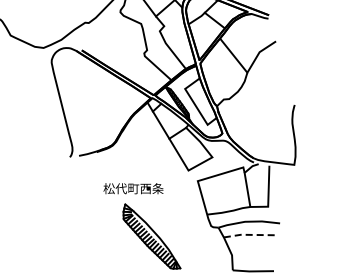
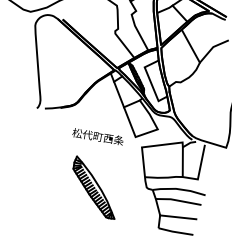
text: (133, 188) -> (98, 136), moved
line: (249, 234) -> (177, 200), dashed -> solid
line: (253, 253) -> (178, 216), added

